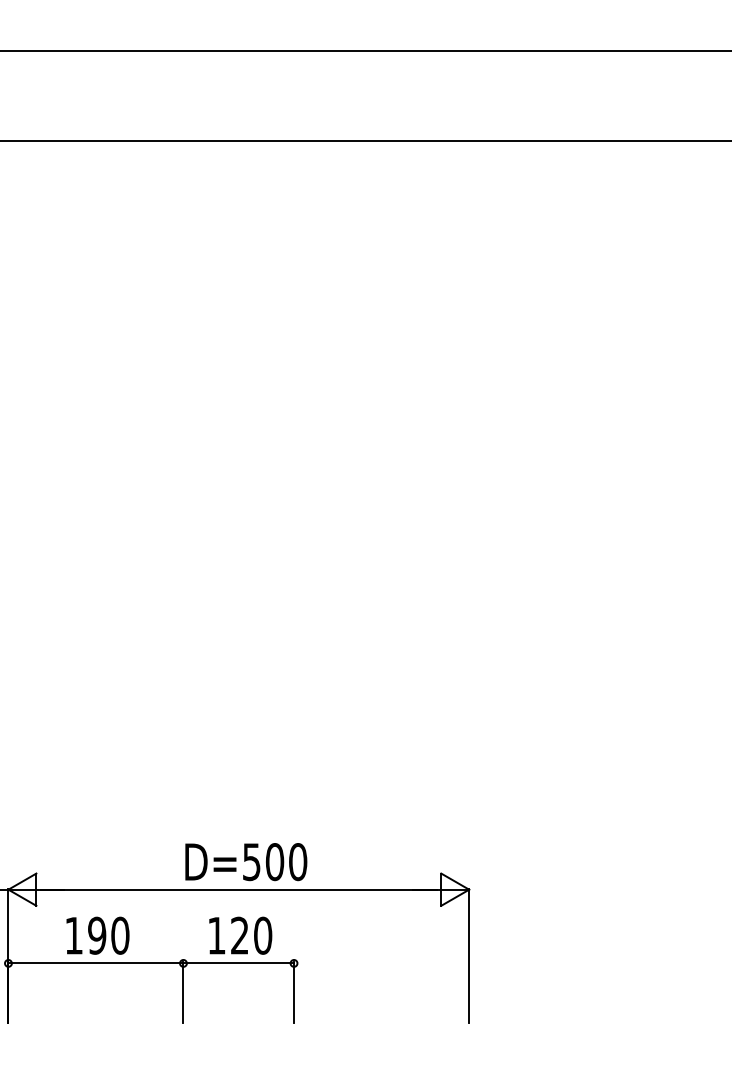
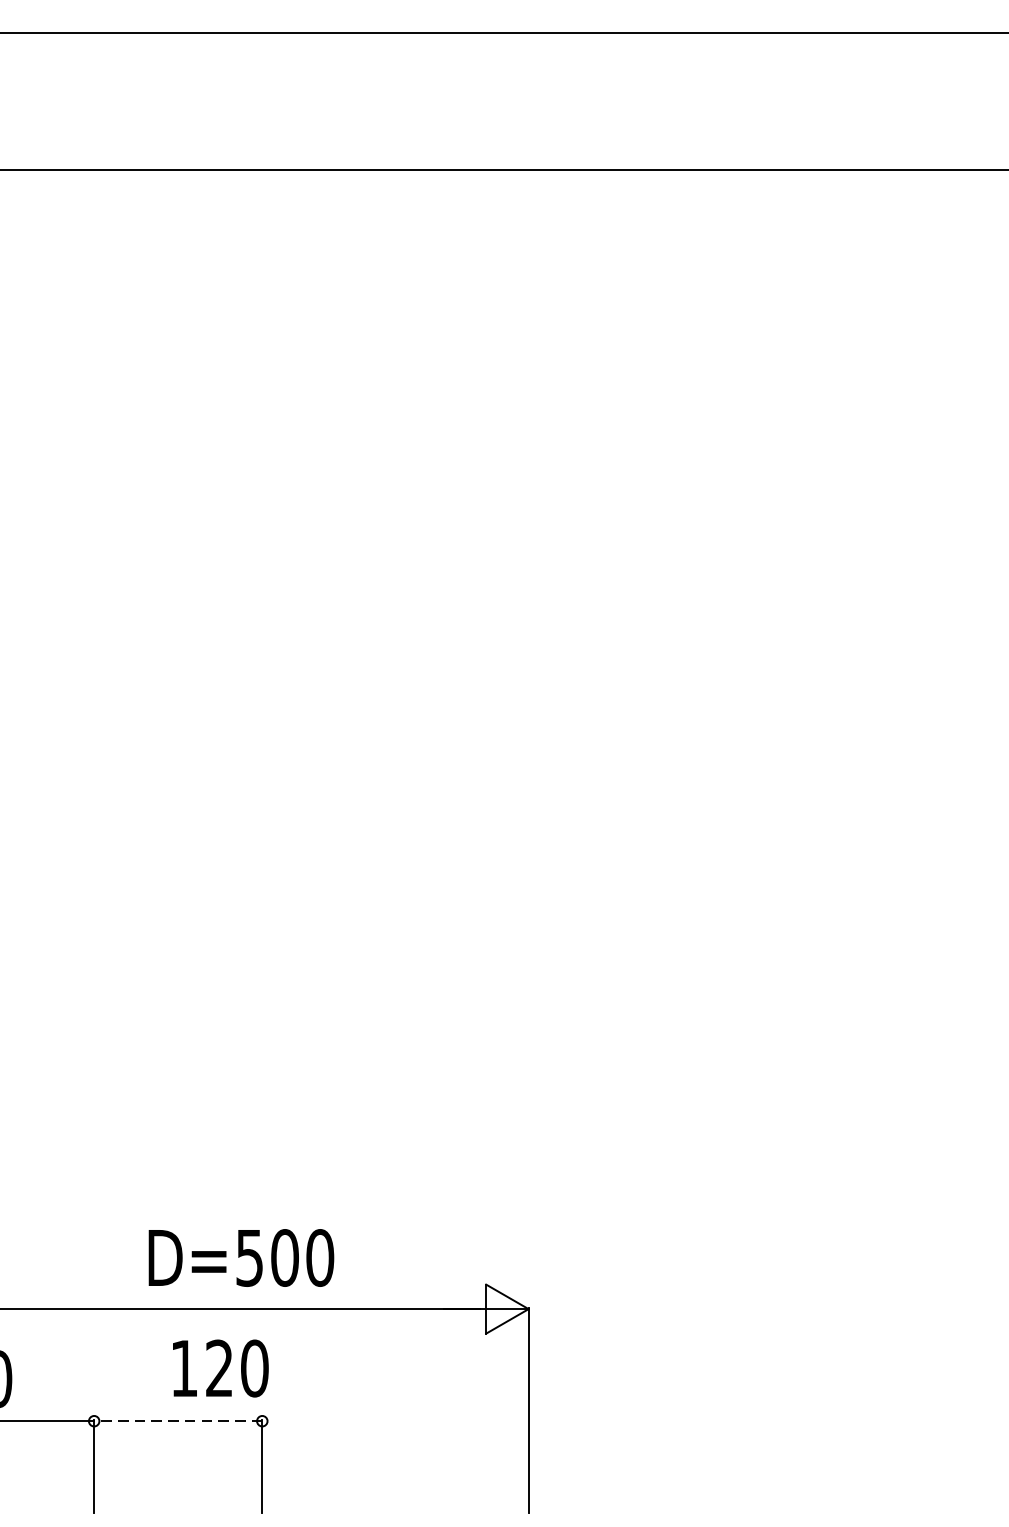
text: (246, 862) -> (241, 1258), moved
text: (240, 935) -> (220, 1368), moved
line: (238, 963) -> (177, 1421), solid -> dashed

